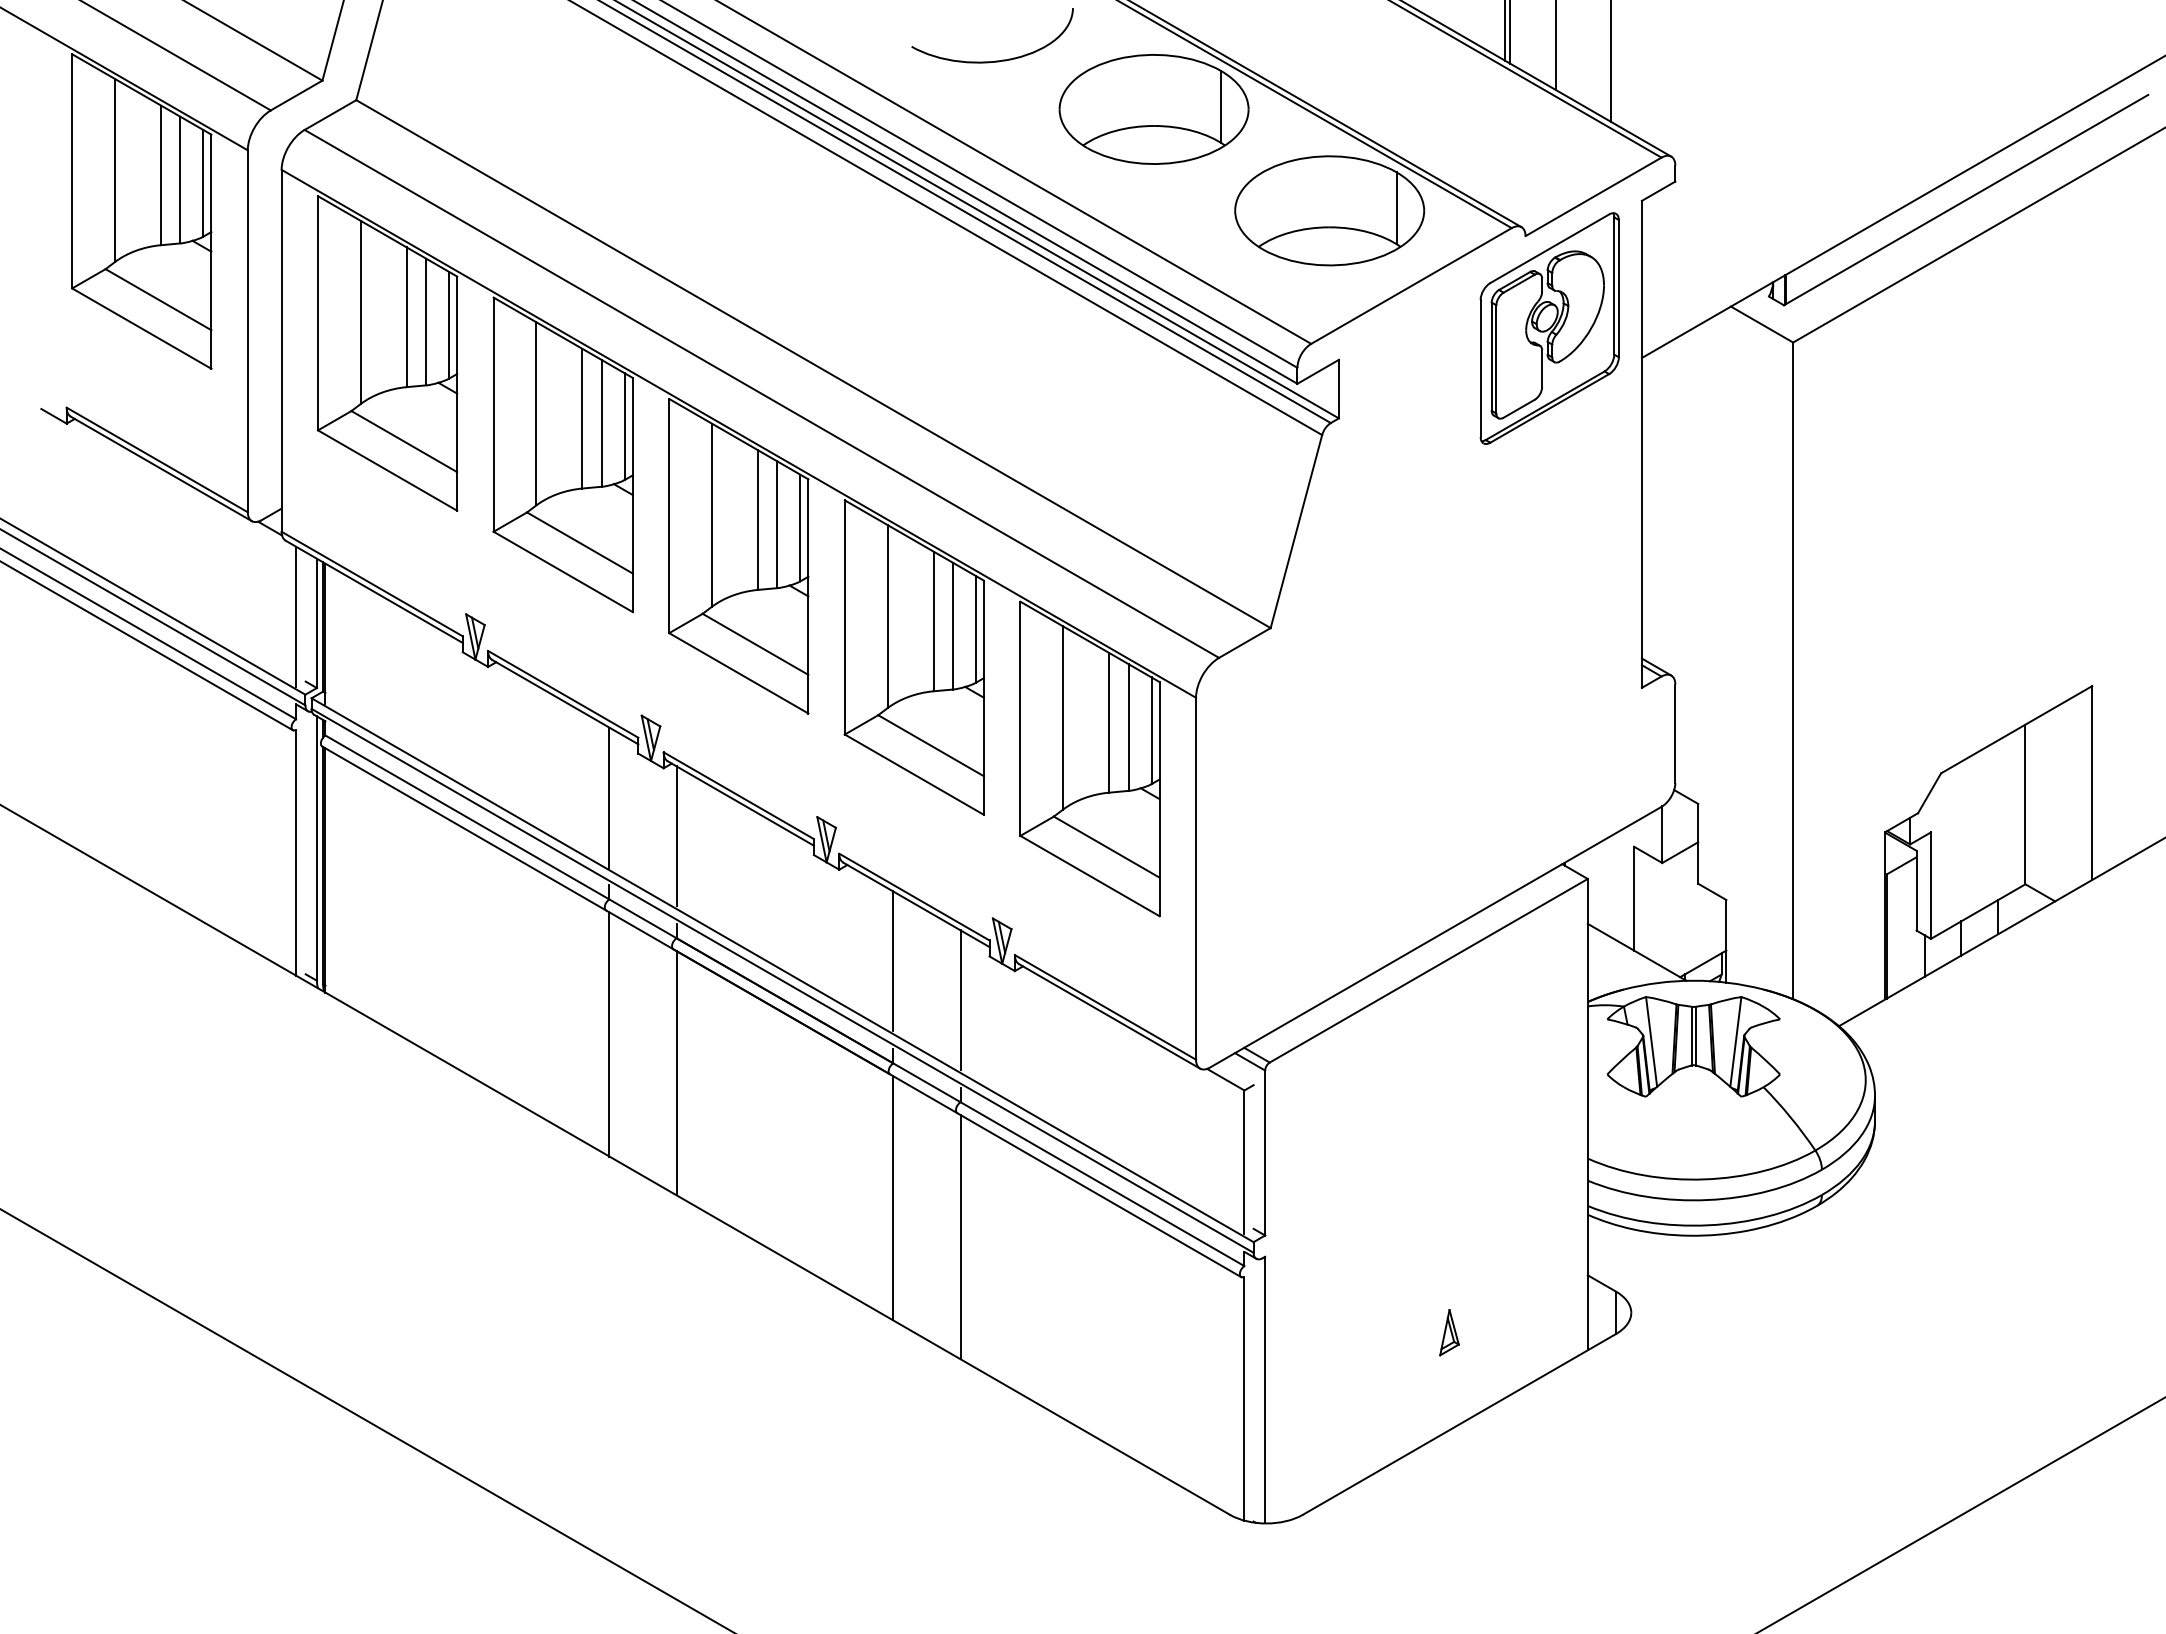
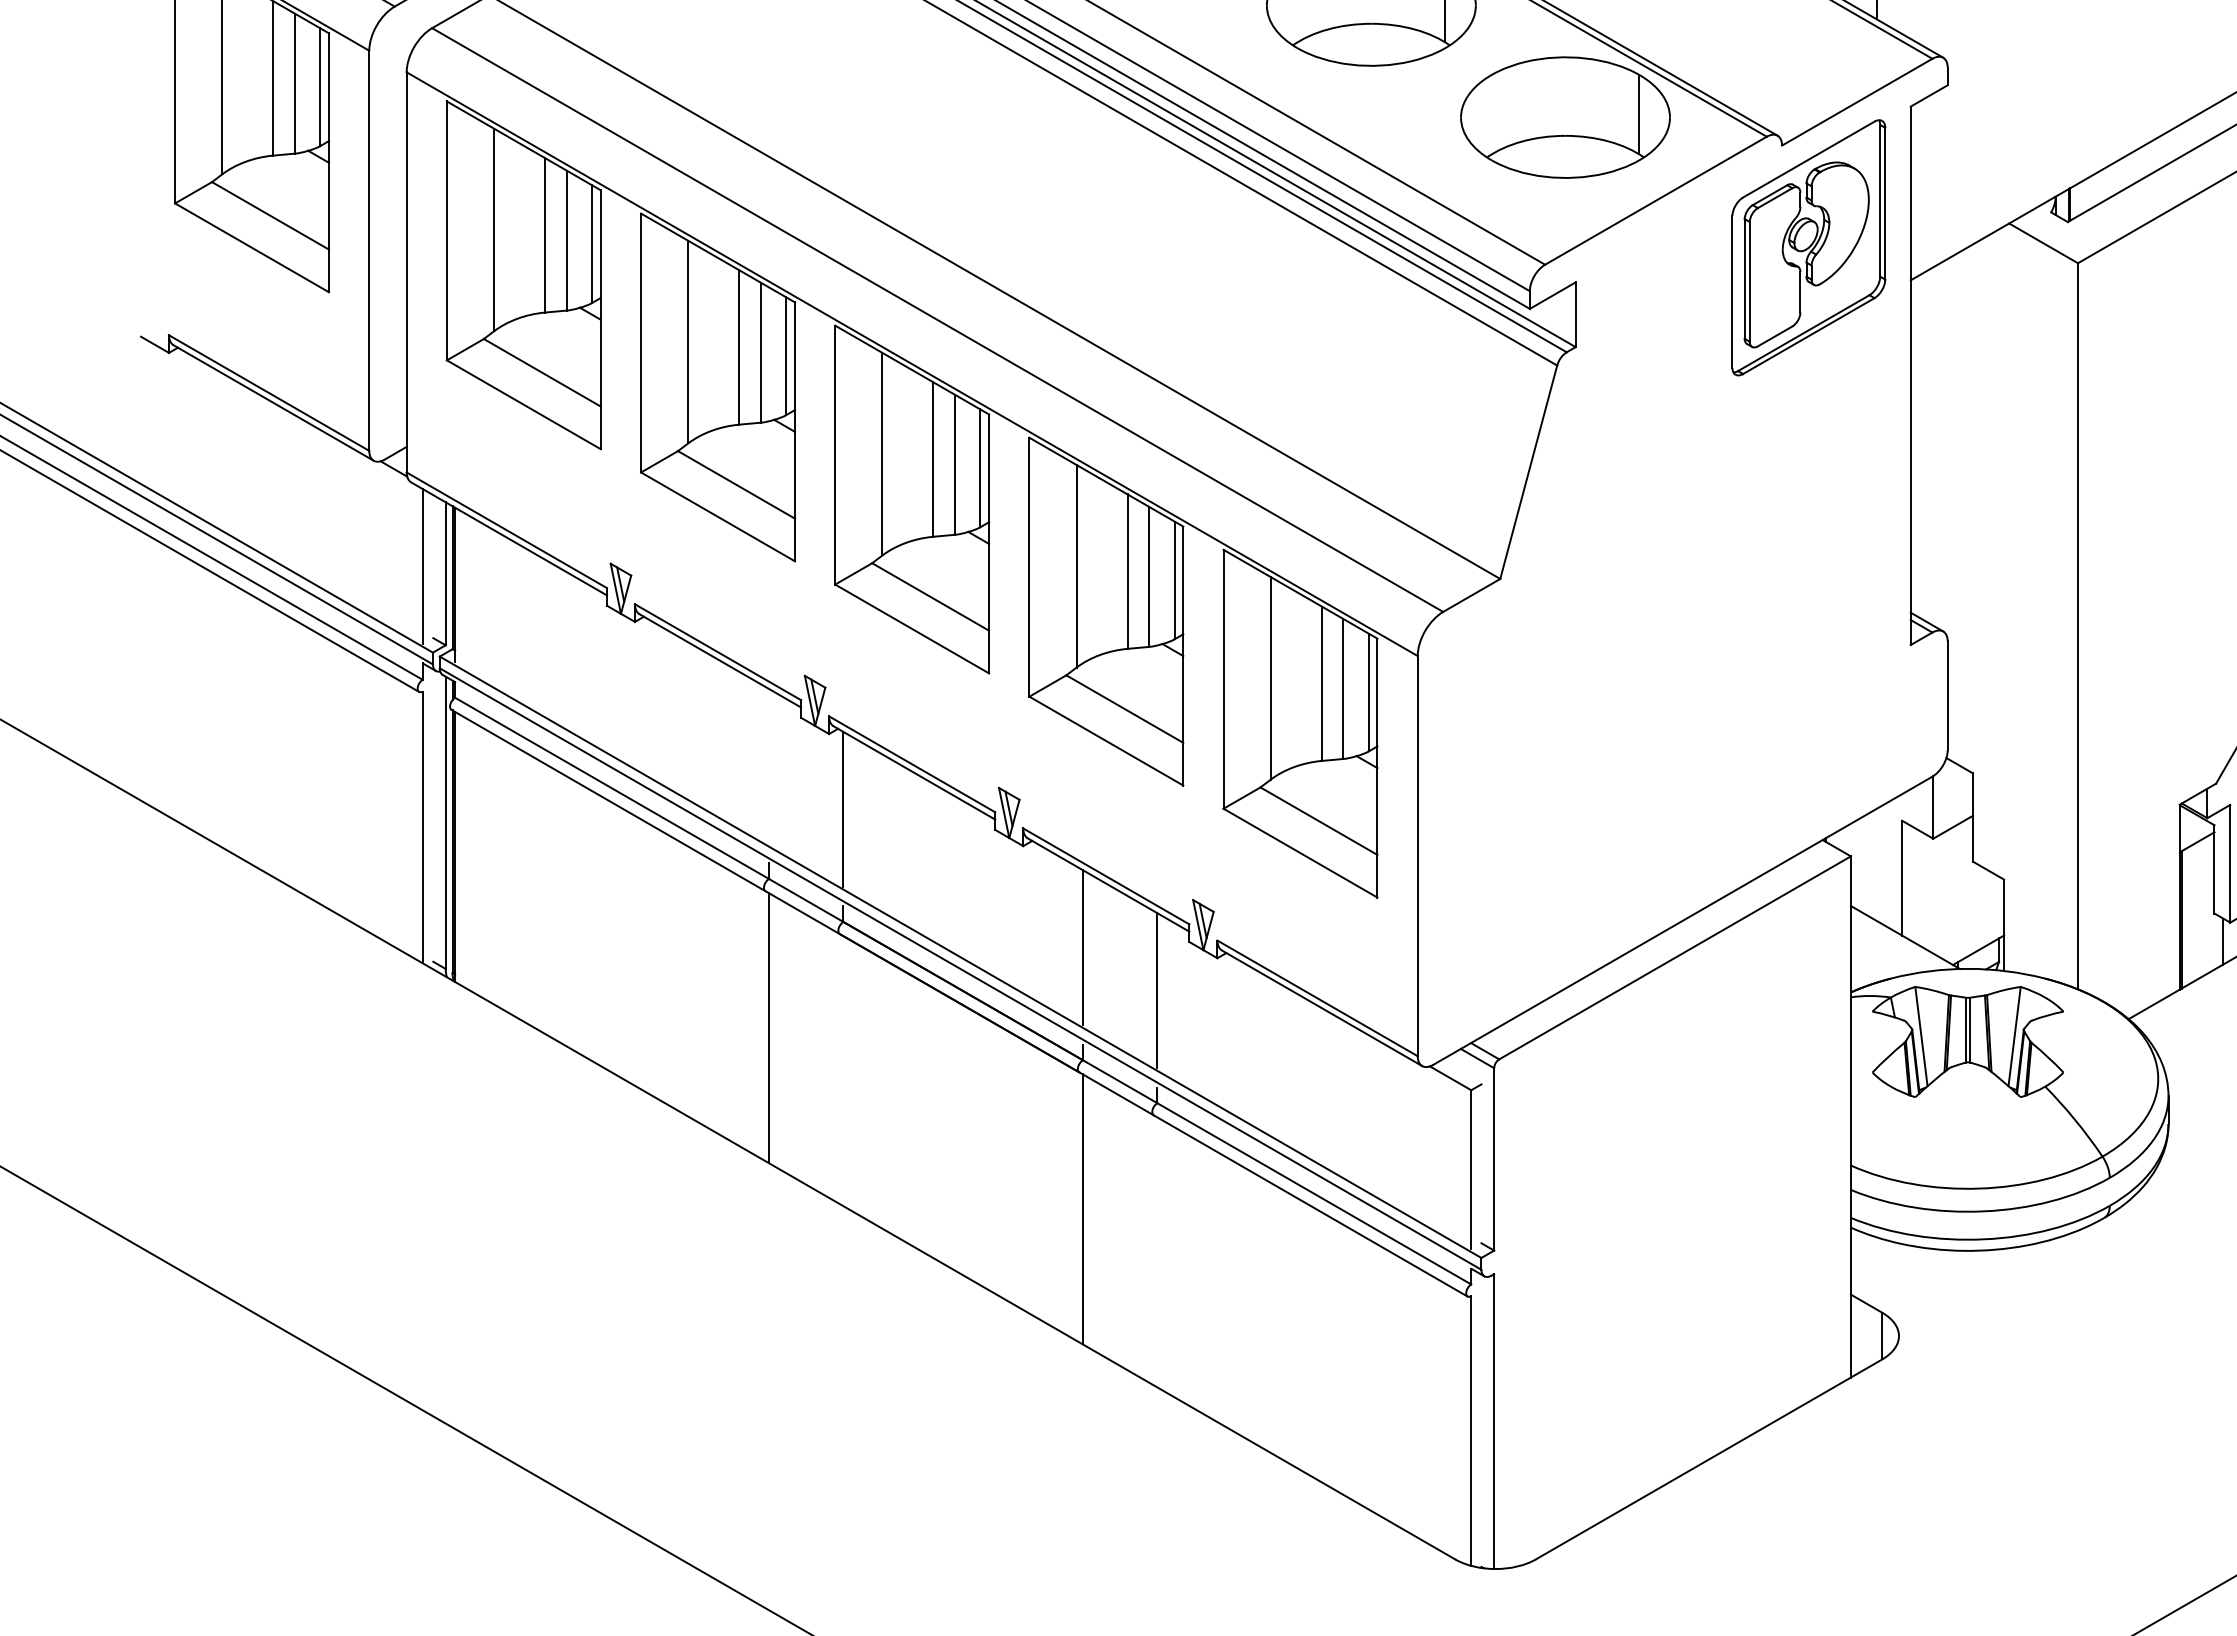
line: (609, 797) -> (769, 766), removed
line: (676, 1073) -> (843, 1071), removed
line: (960, 1237) -> (1157, 1252), removed
part: (1449, 1332) -> (1697, 1357), removed

